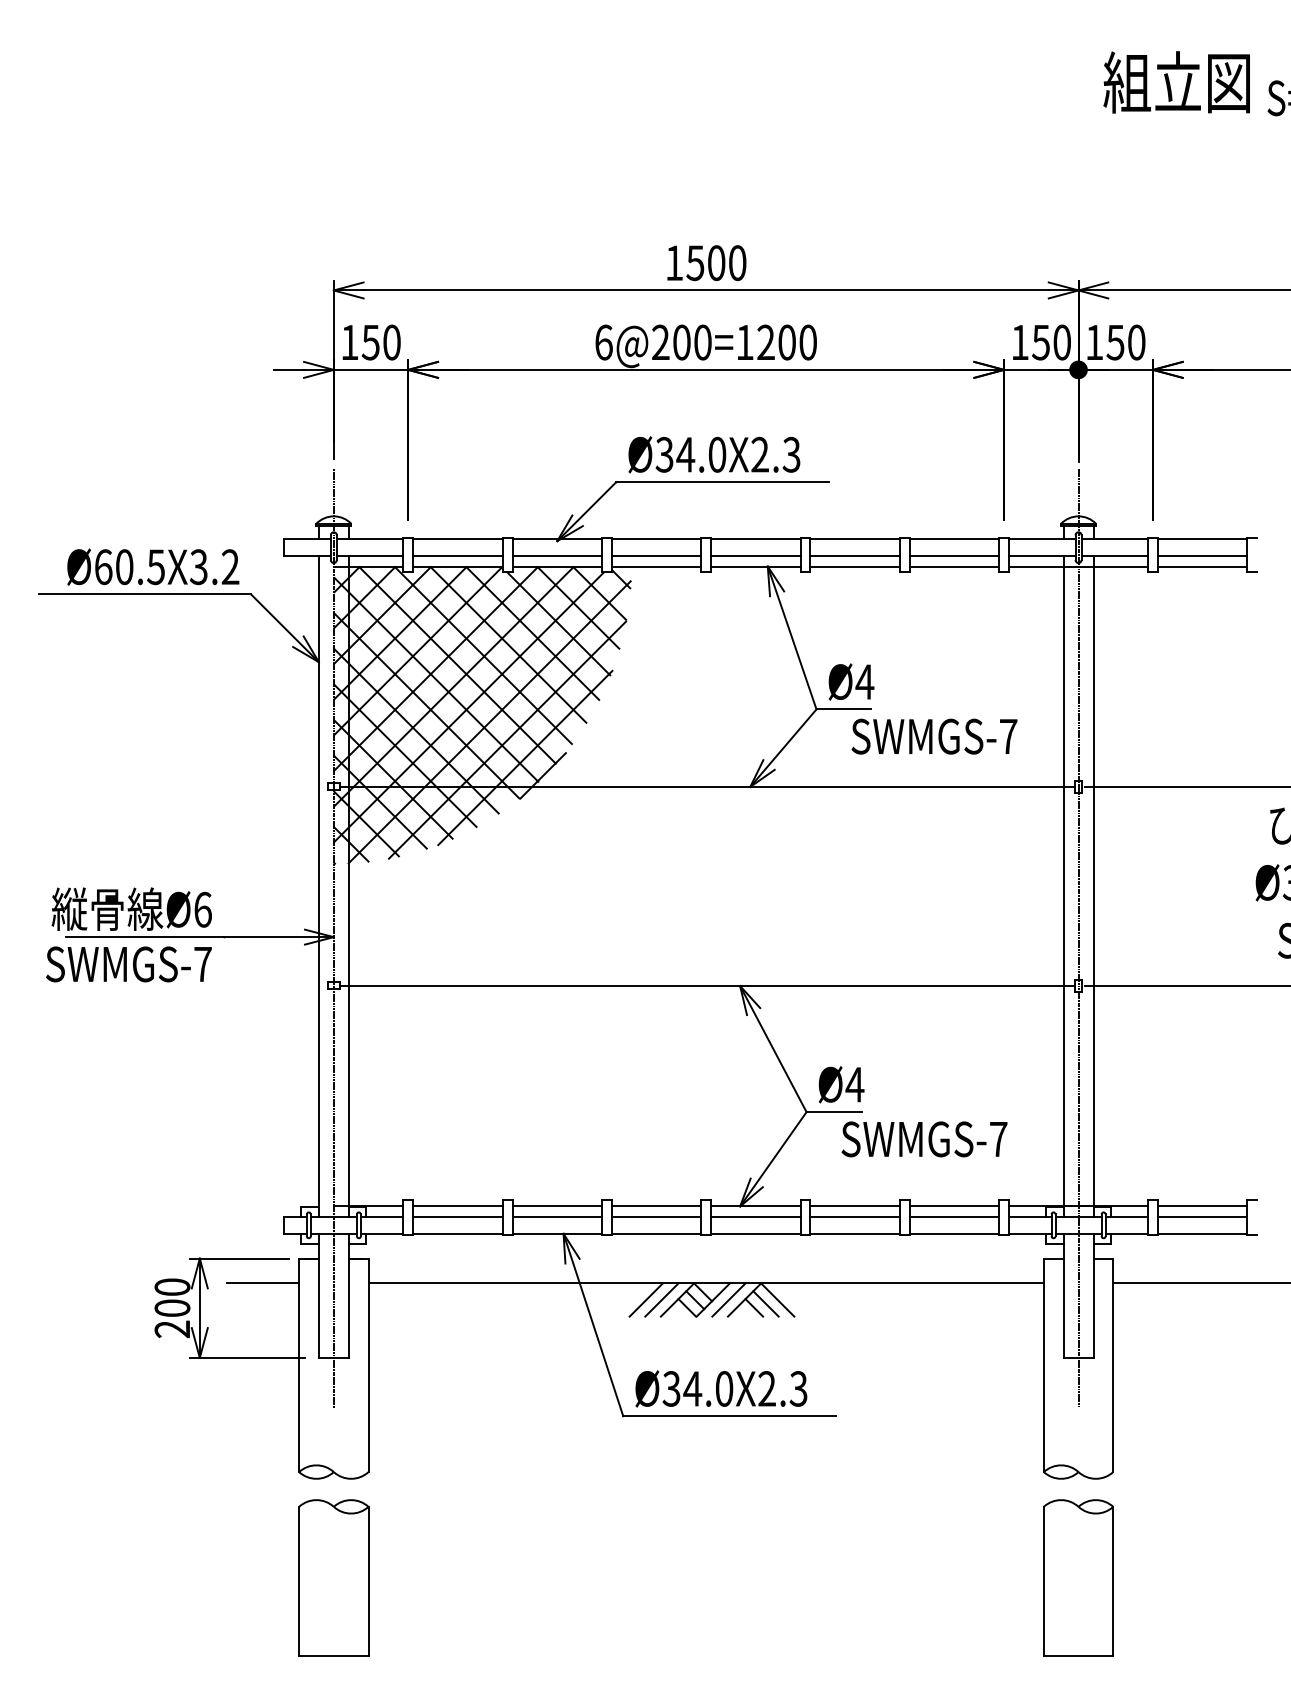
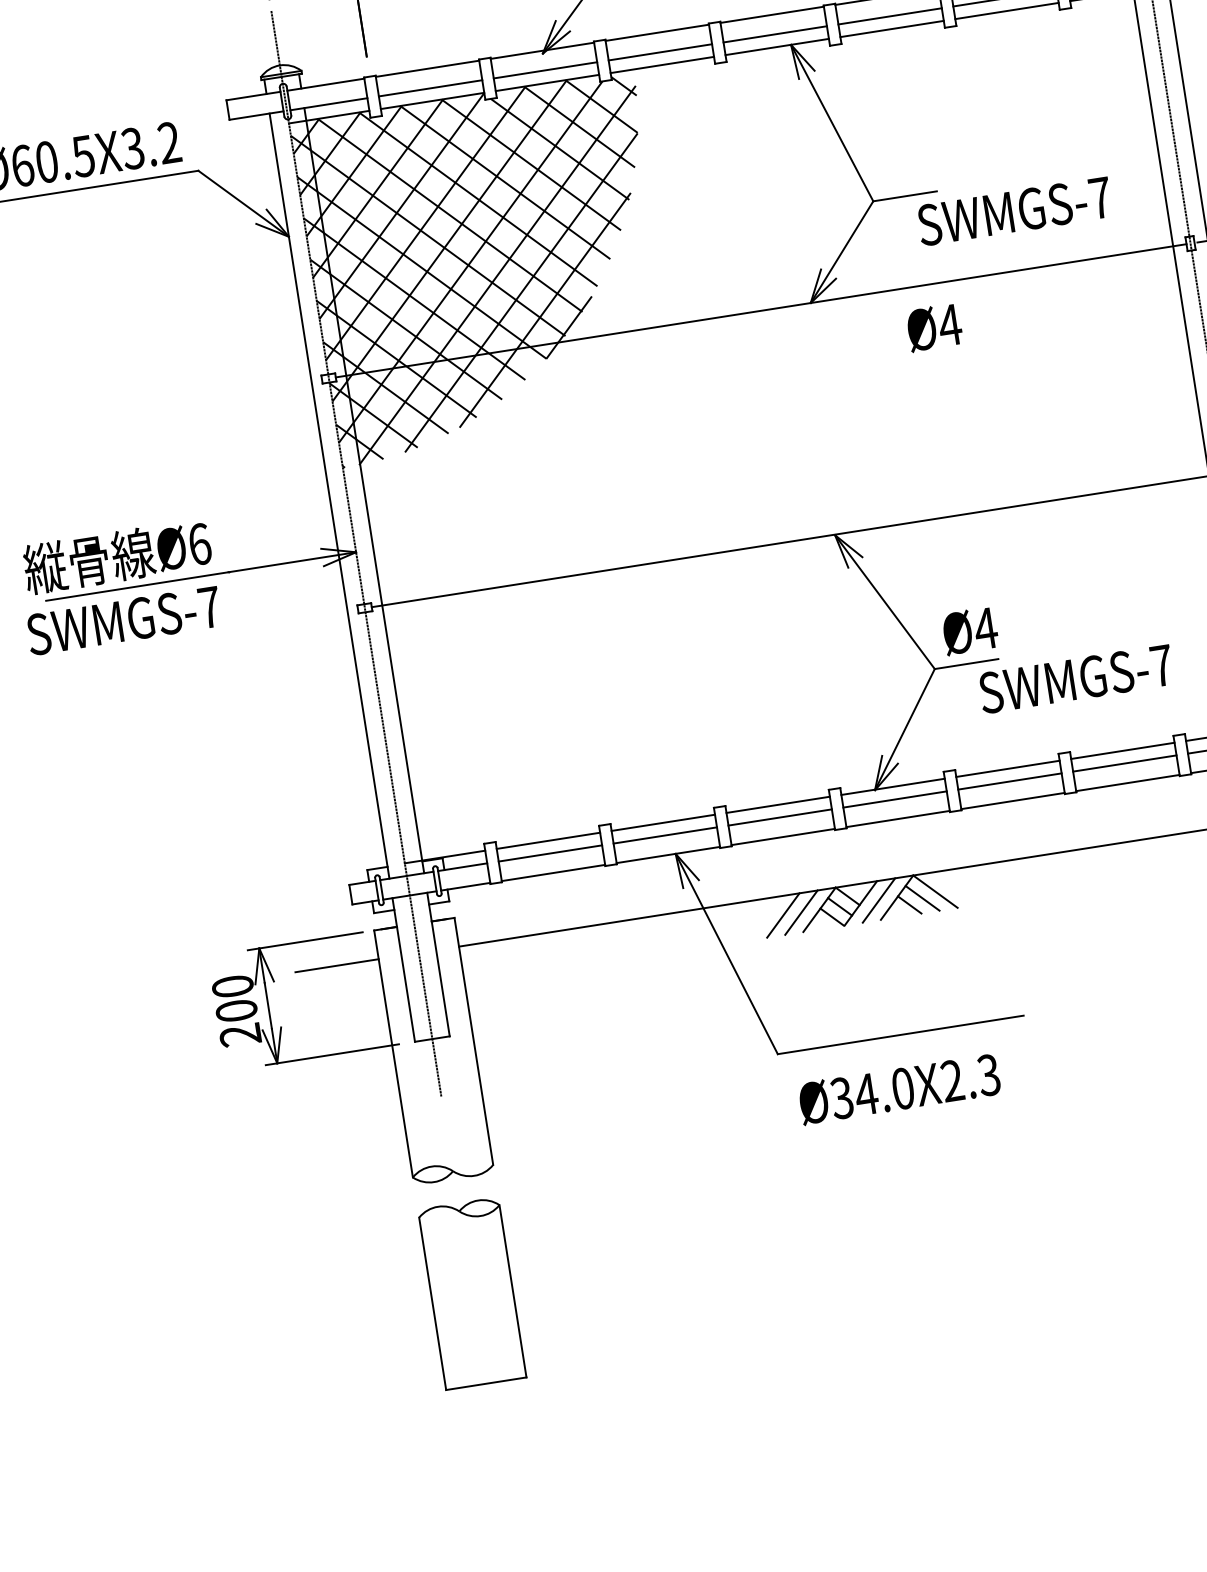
text: (851, 681) -> (934, 326), moved
text: (721, 1388) -> (899, 1088), moved

